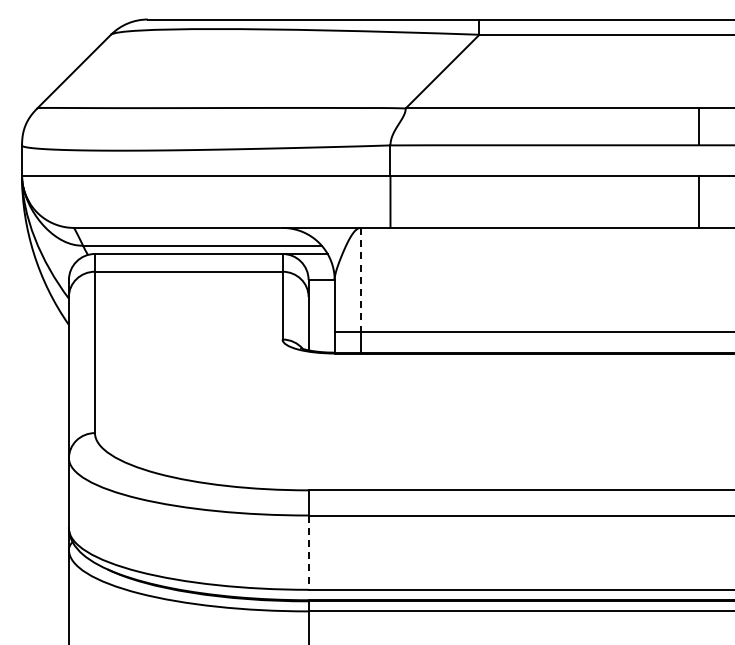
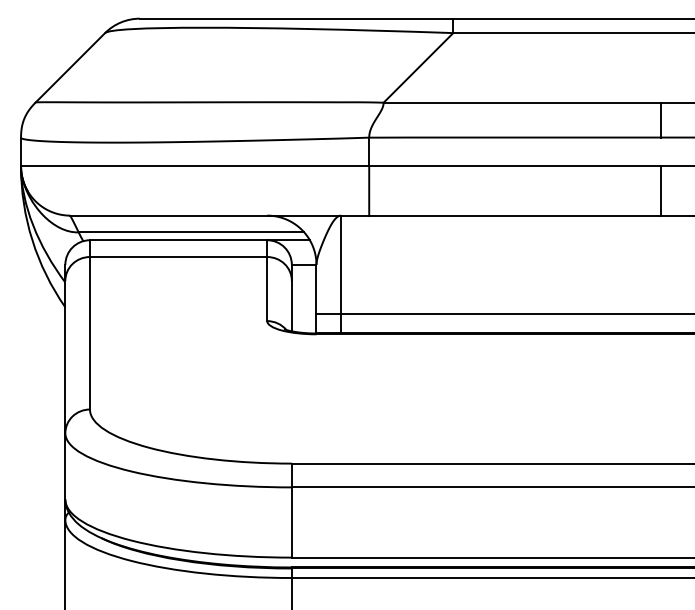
line: (360, 280) -> (340, 265), dashed -> solid
line: (308, 553) -> (291, 523), dashed -> solid

